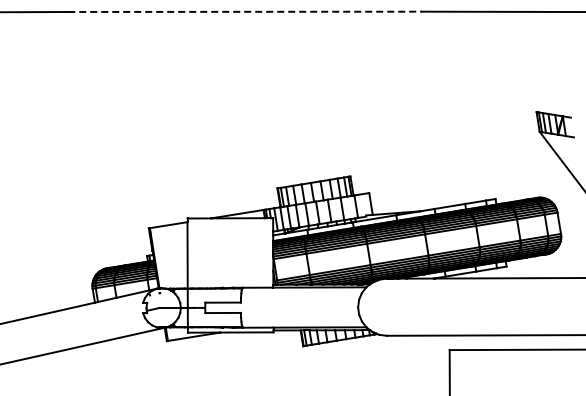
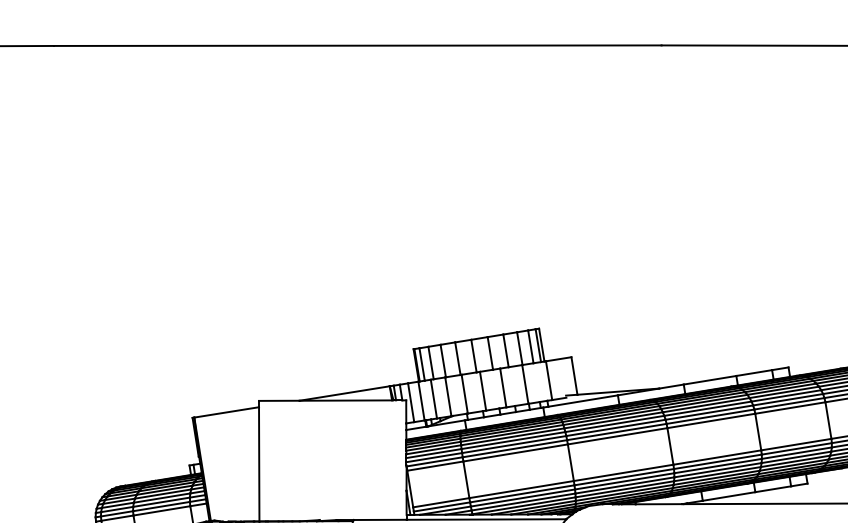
line: (244, 11) -> (356, 45), dashed -> solid

